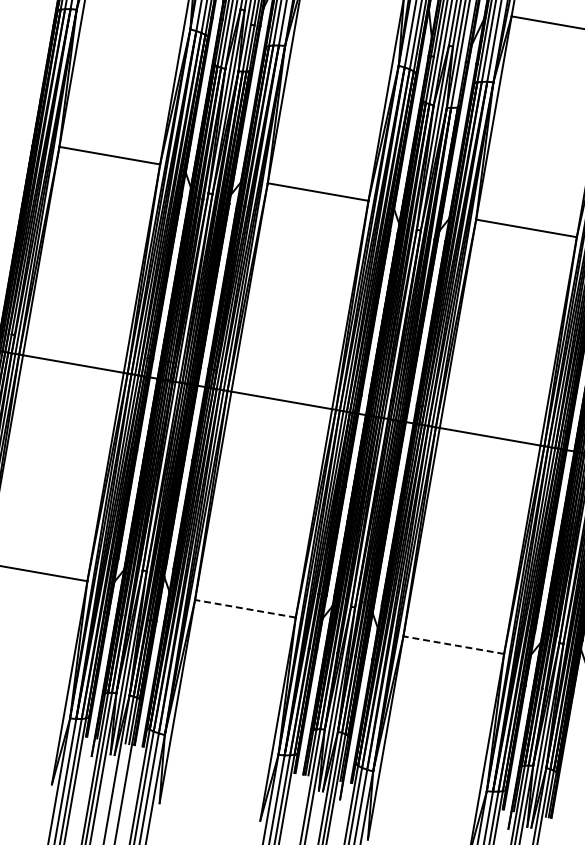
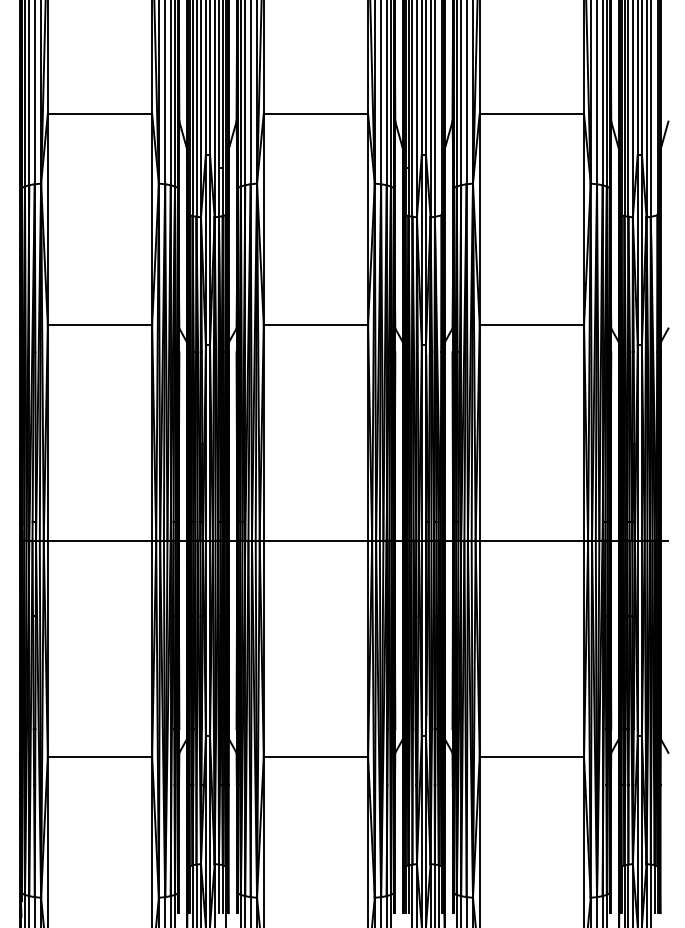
line: (245, 608) -> (315, 756), dashed -> solid
line: (453, 644) -> (531, 756), dashed -> solid

